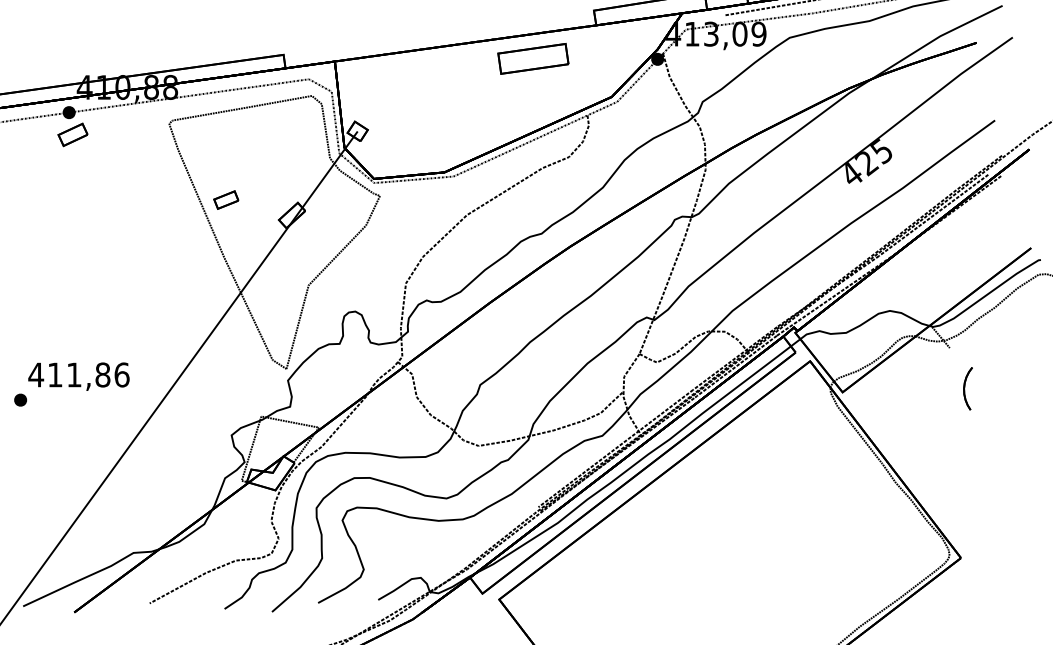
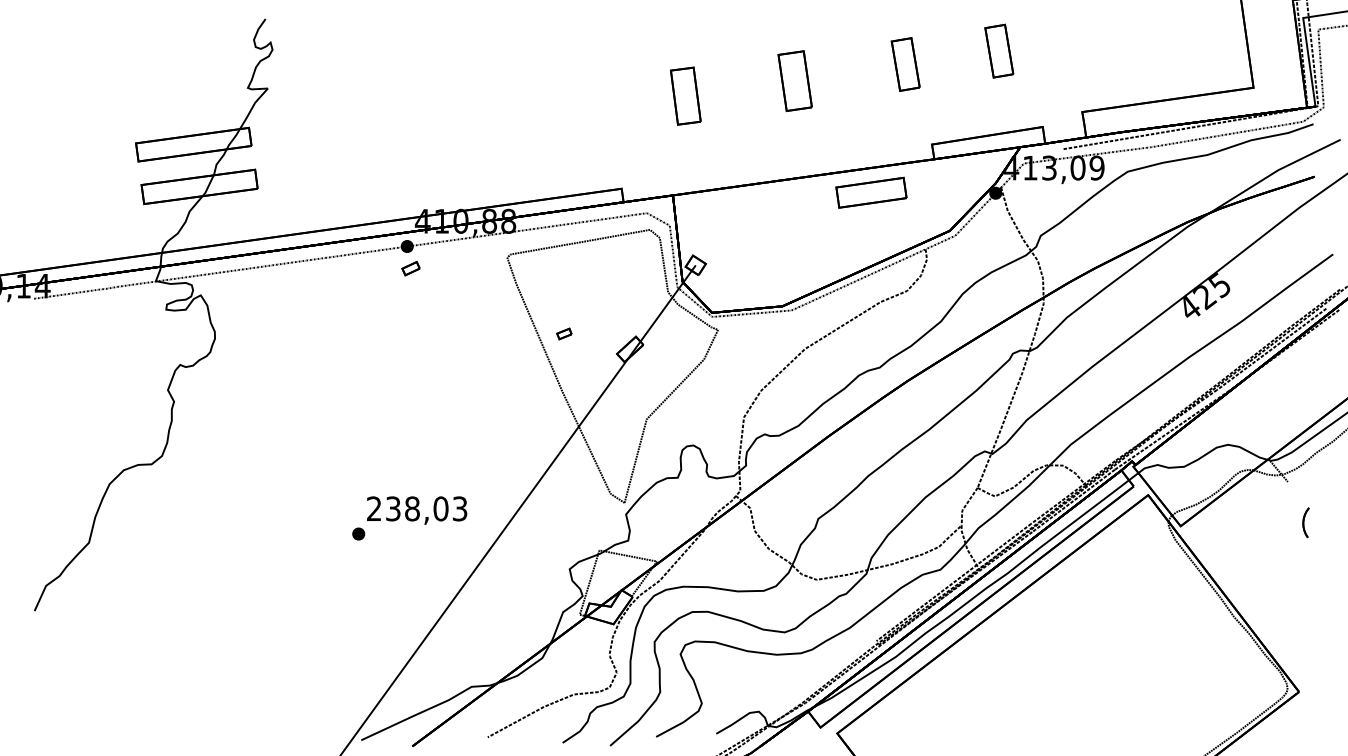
part: (72, 134) -> (410, 268), size x0.6
part: (226, 199) -> (564, 333), size x0.6
text: (78, 374) -> (416, 508), 411,86 -> 238,03
part: (967, 388) -> (1305, 522), size x0.7

